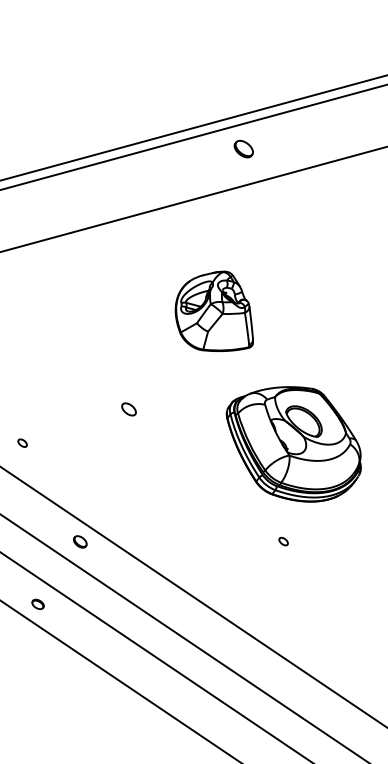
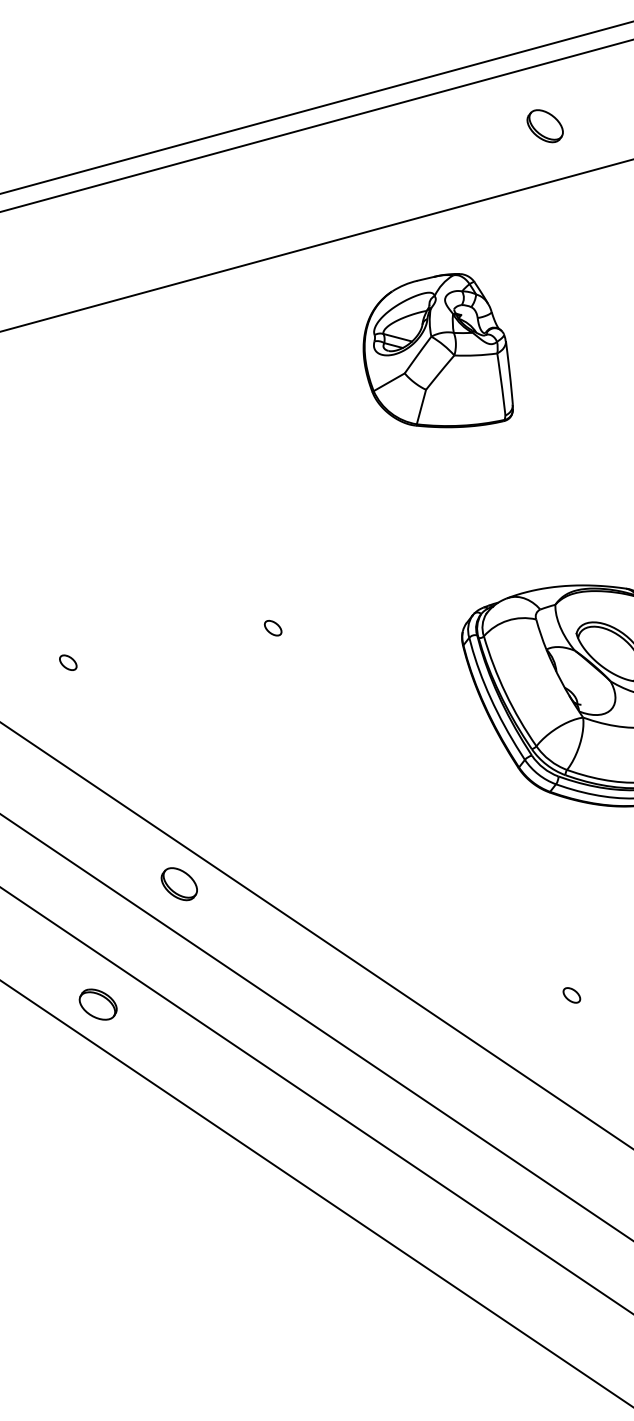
part: (243, 148) -> (544, 125), moved
part: (213, 310) -> (436, 348), moved
part: (128, 408) -> (272, 626), size x0.62
part: (22, 442) -> (68, 661), moved
part: (80, 541) -> (179, 883), size x1.43
part: (283, 541) -> (571, 995), moved
part: (37, 604) -> (96, 1004), size x1.67

